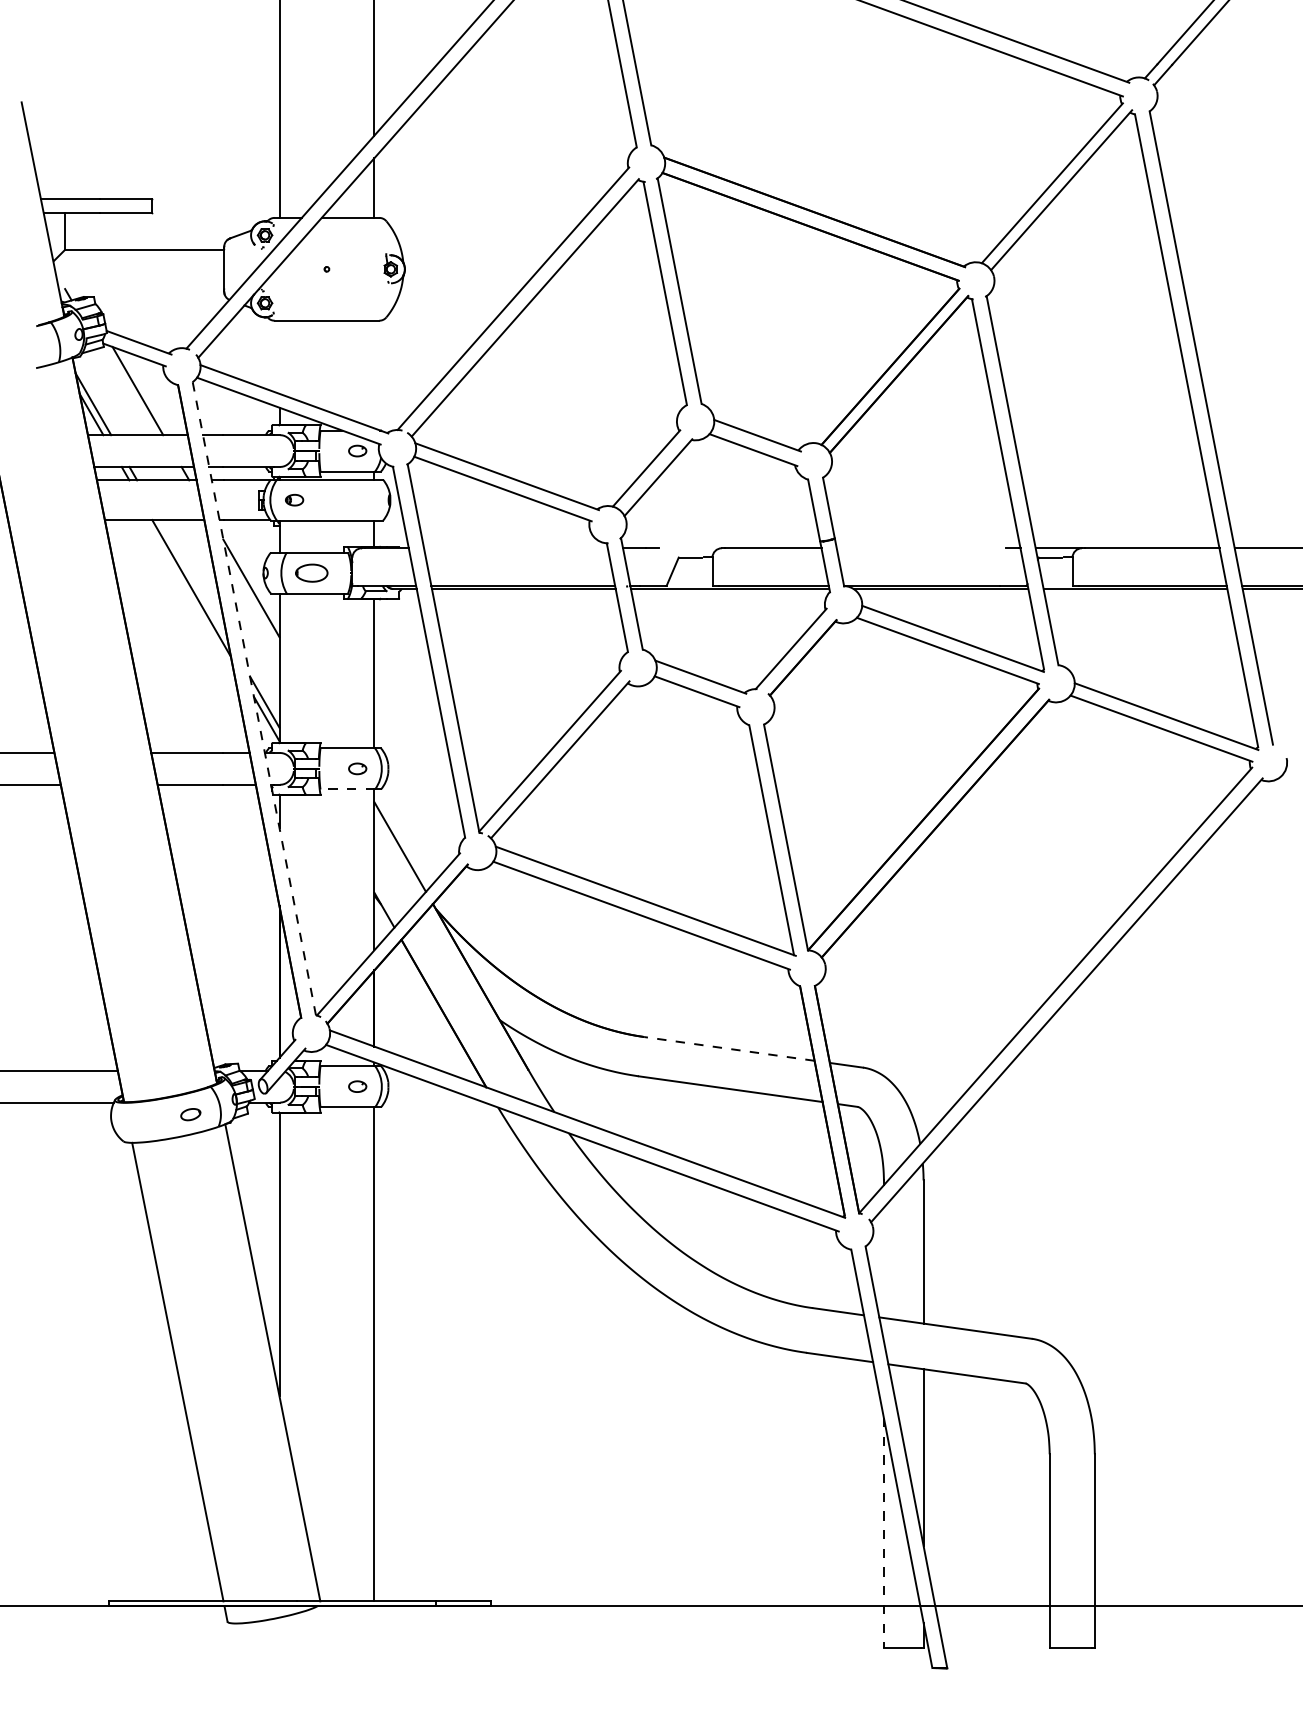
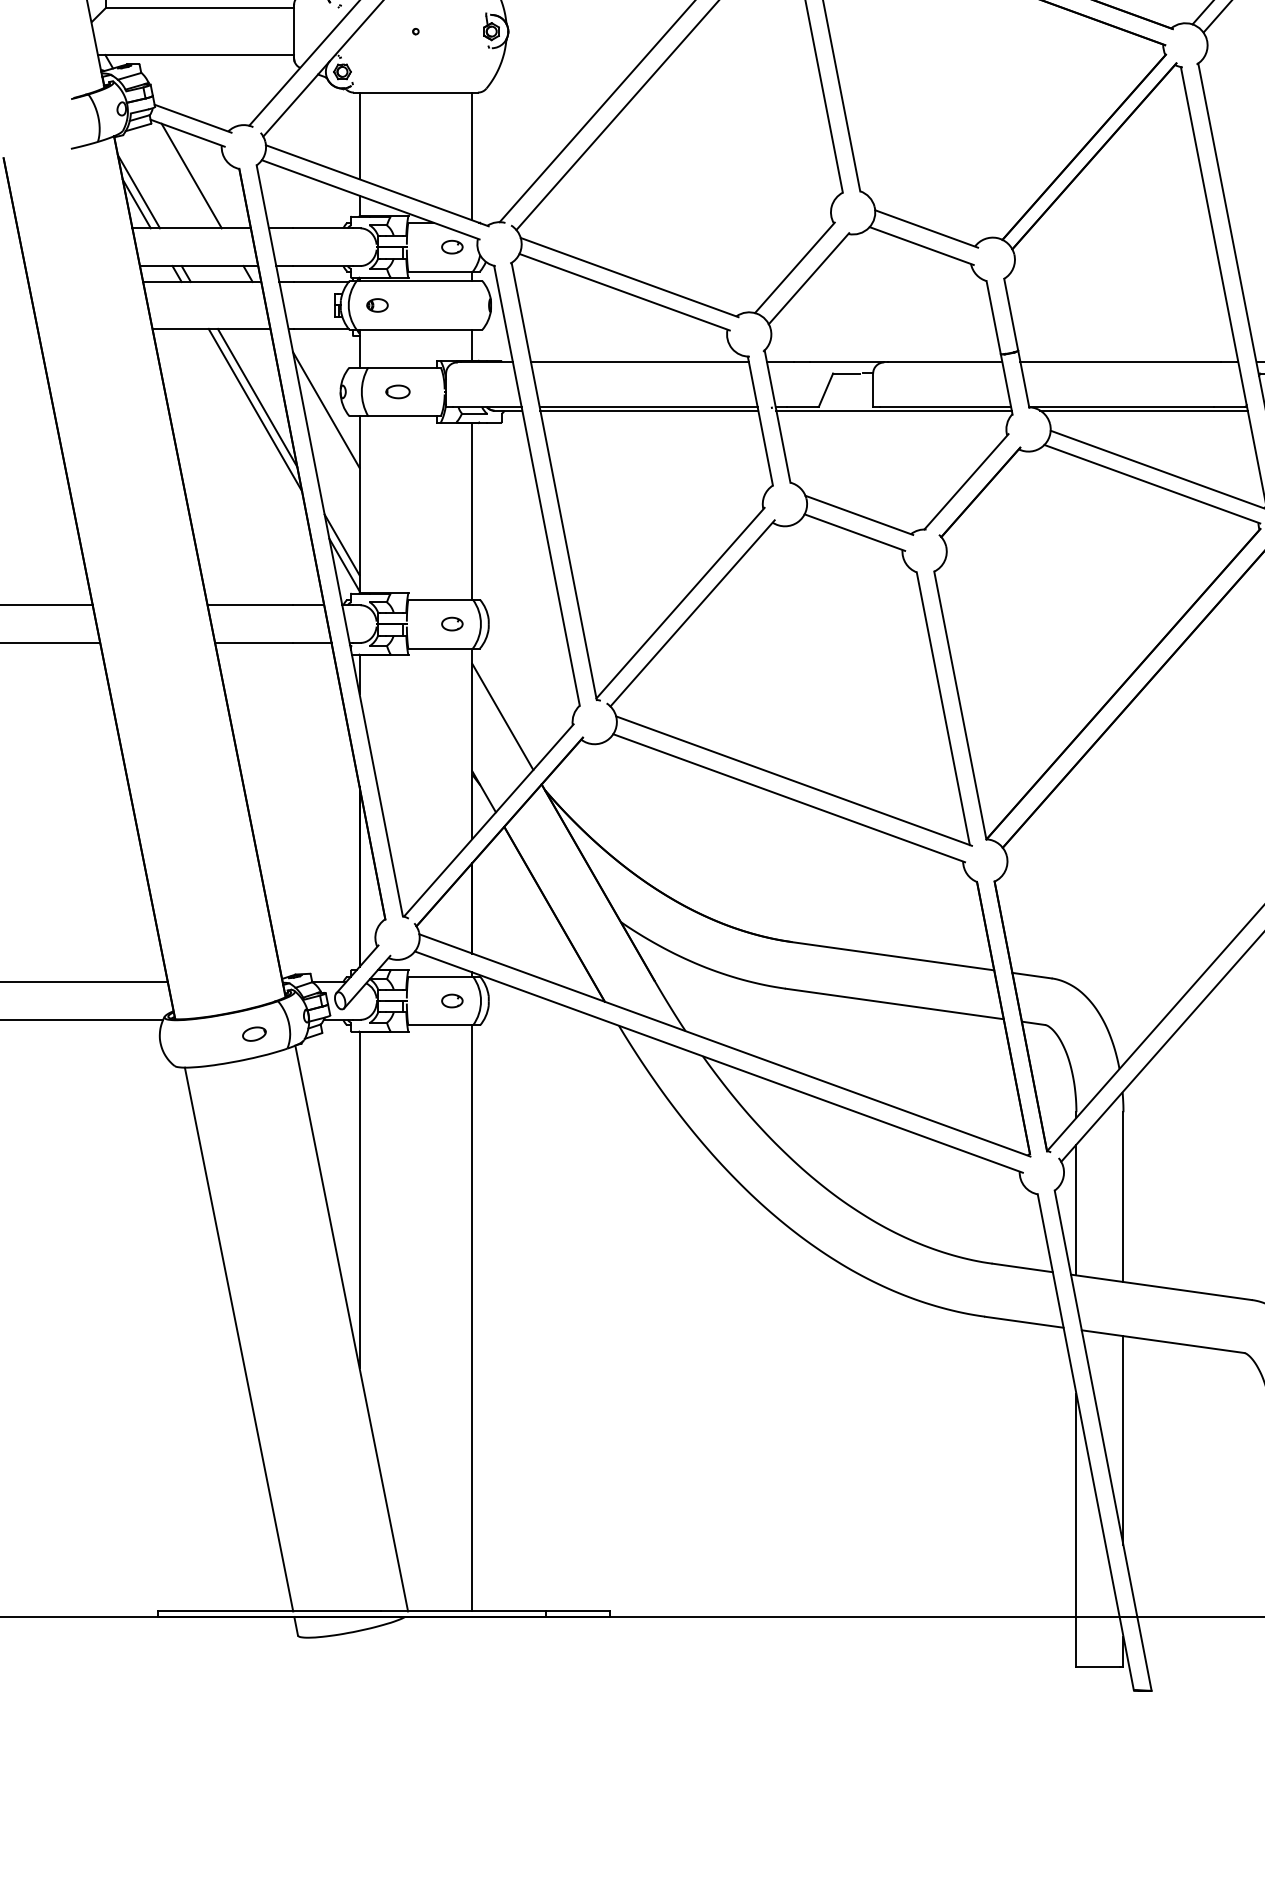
line: (141, 289) -> (195, 55), added
line: (279, 356) -> (359, 135), added
line: (374, 374) -> (472, 156), added
line: (515, 548) -> (639, 362), added
line: (690, 548) -> (847, 362), added
line: (921, 548) -> (1121, 362), added
part: (311, 572) -> (397, 391), size x0.62
line: (193, 578) -> (257, 398), added
line: (254, 698) -> (329, 540), dashed -> solid
line: (347, 789) -> (440, 648), dashed -> solid
line: (729, 1048) -> (893, 955), dashed -> solid
line: (883, 1262) -> (1075, 1209), added
line: (883, 1532) -> (1075, 1529), dashed -> solid

